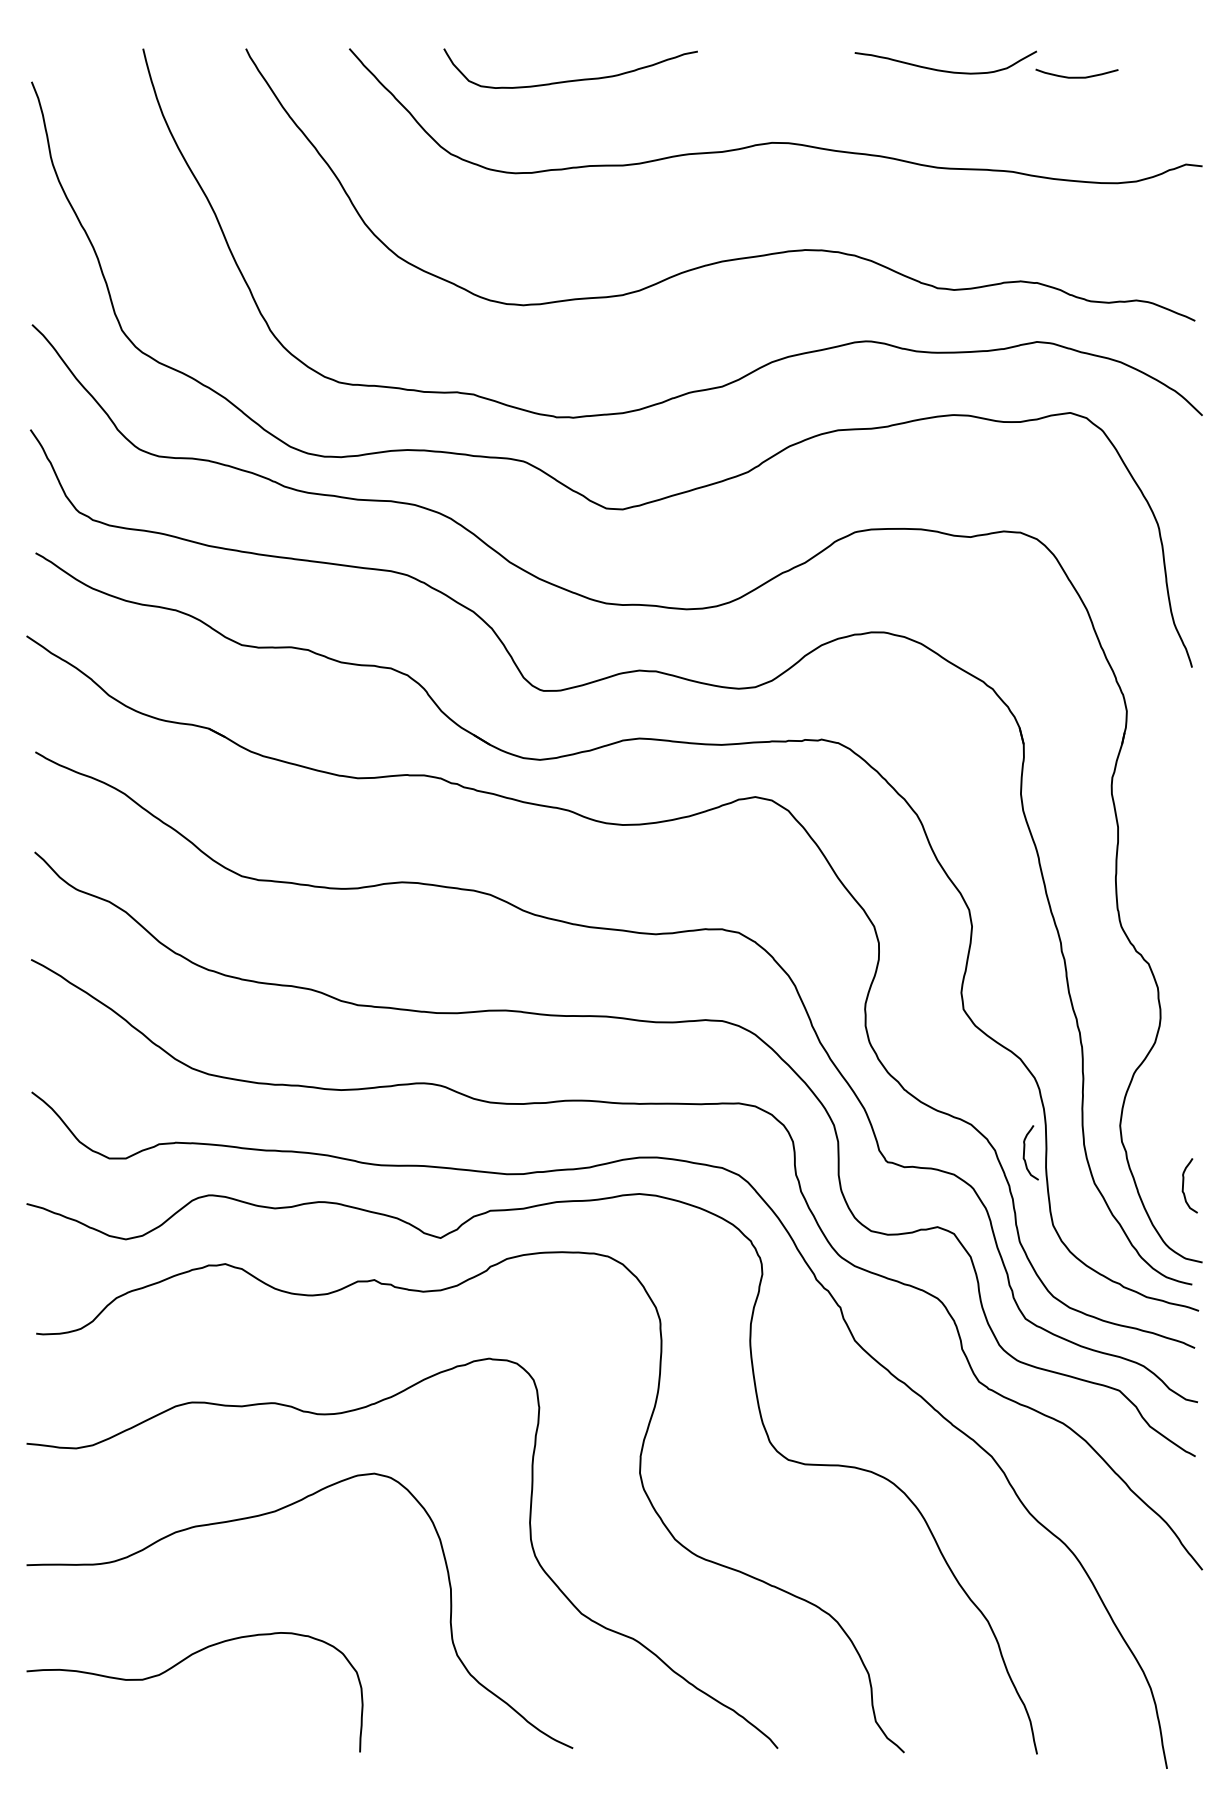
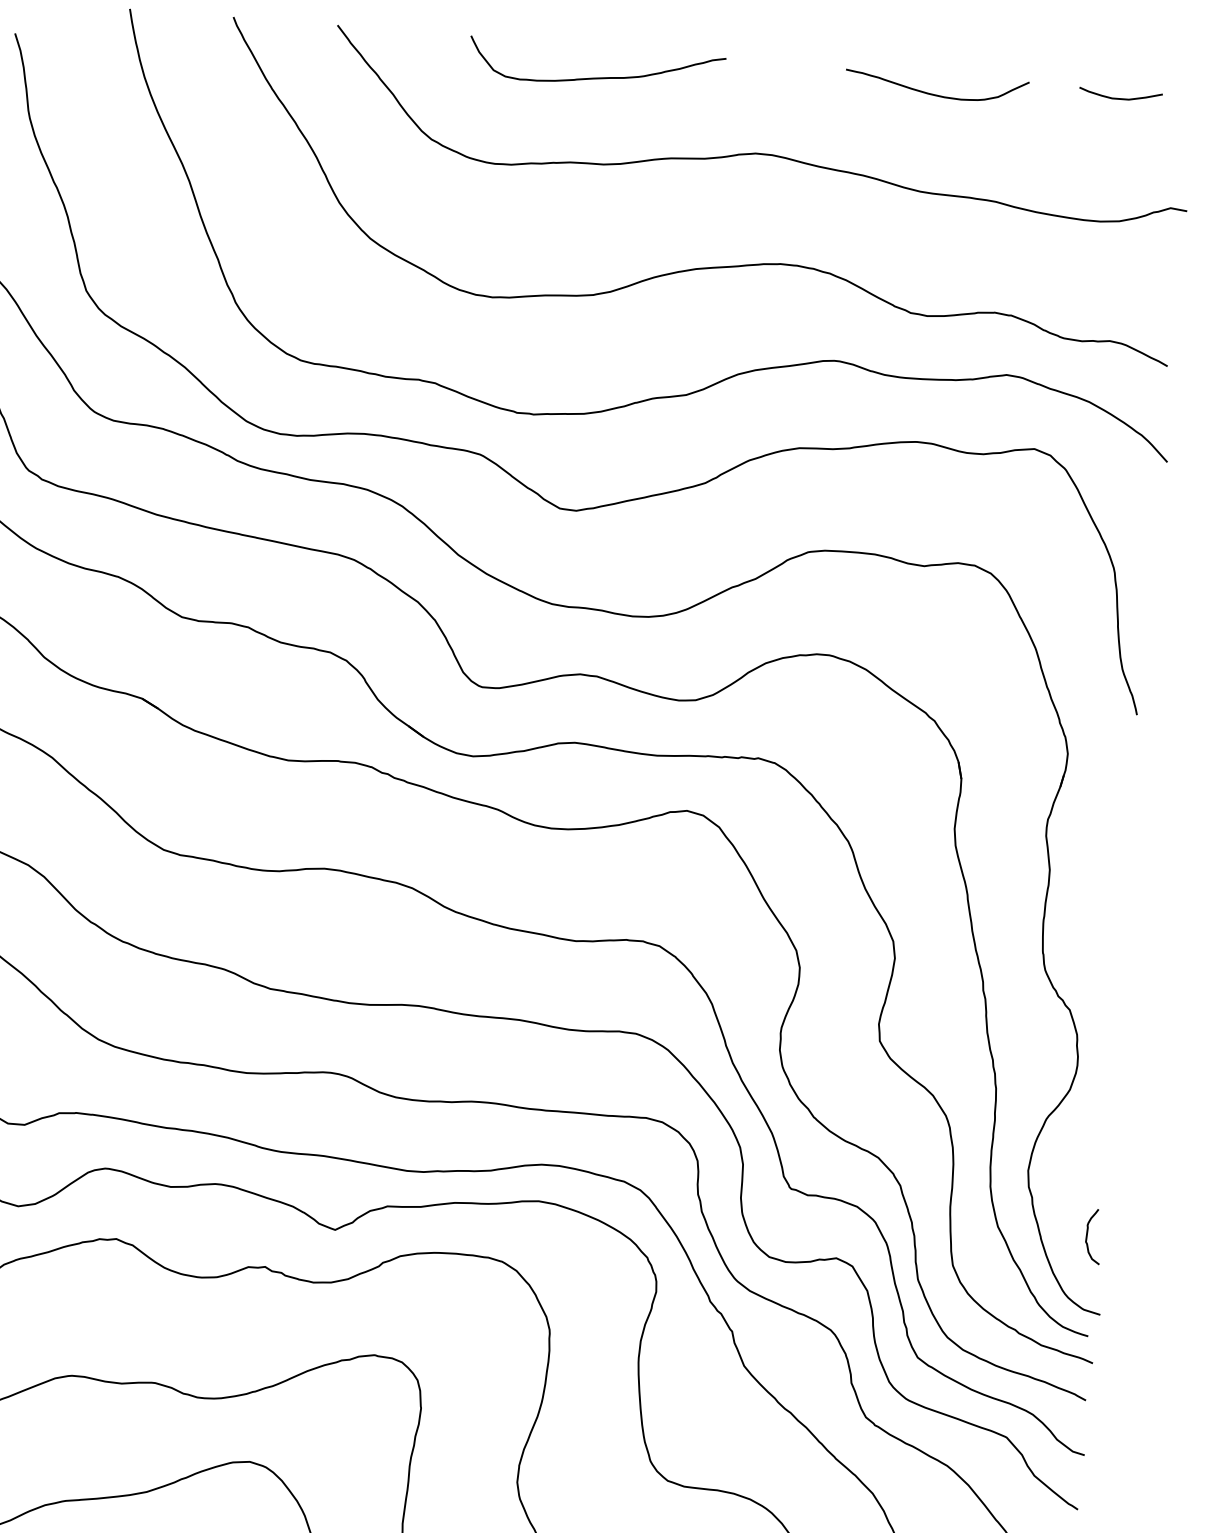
curve: (1076, 76) -> (1120, 97), moved
curve: (574, 79) -> (600, 77), moved
curve: (1025, 1149) -> (931, 1187), removed

